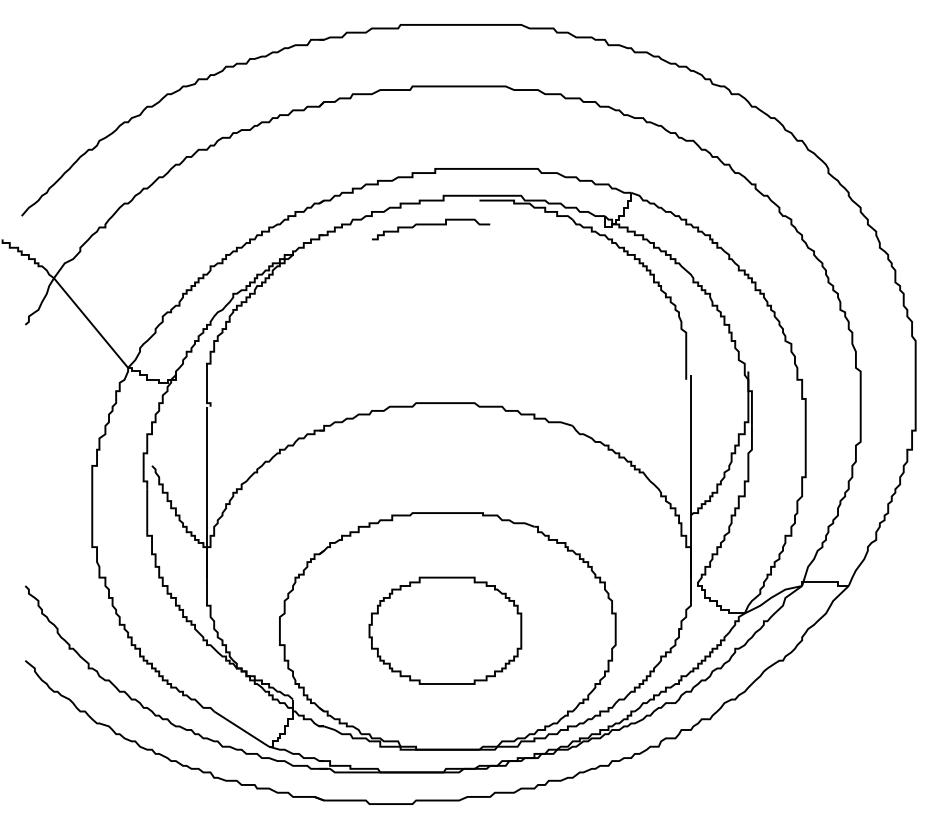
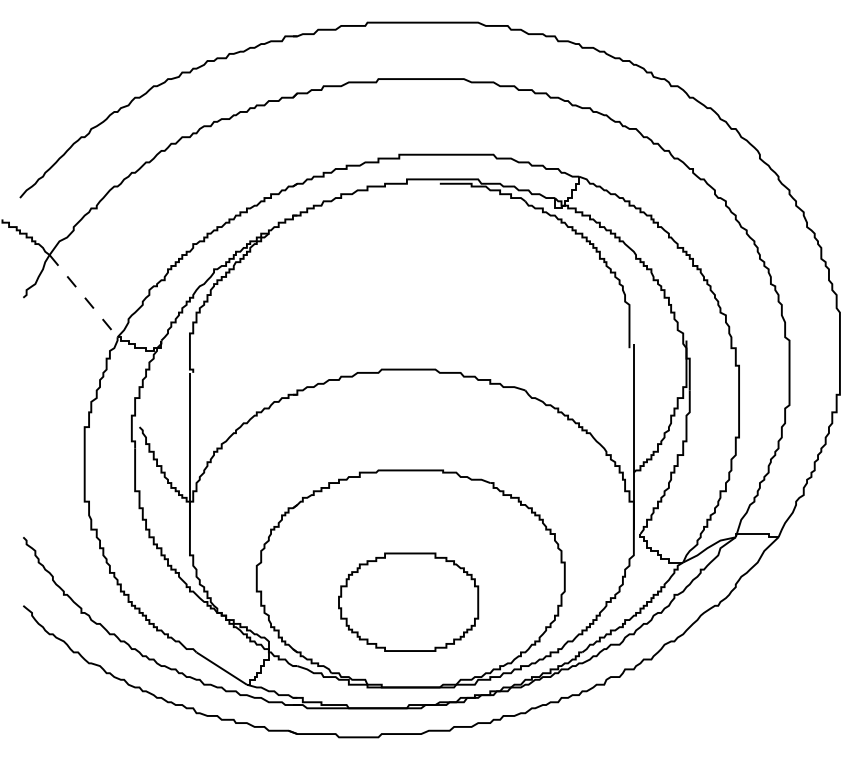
curve: (431, 225) -> (395, 206), removed
line: (91, 323) -> (84, 296), solid -> dashed
part: (445, 630) -> (408, 601), moved

